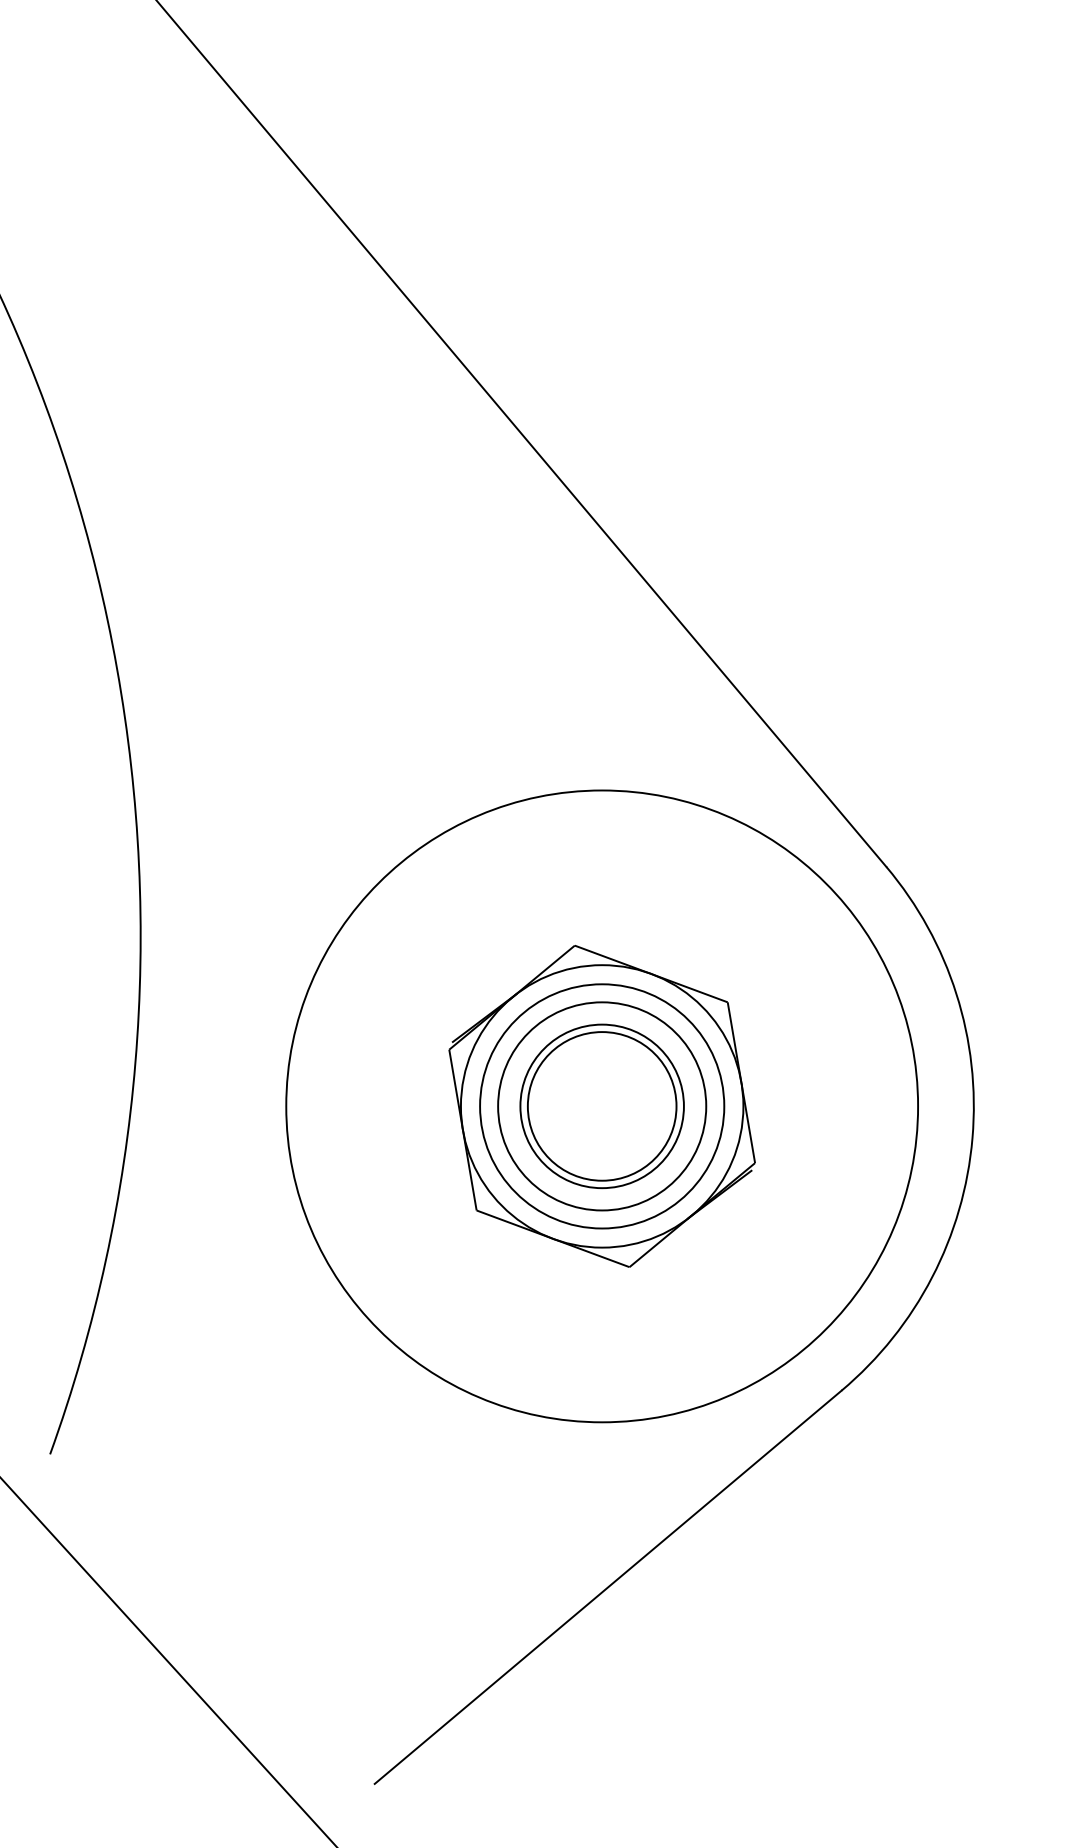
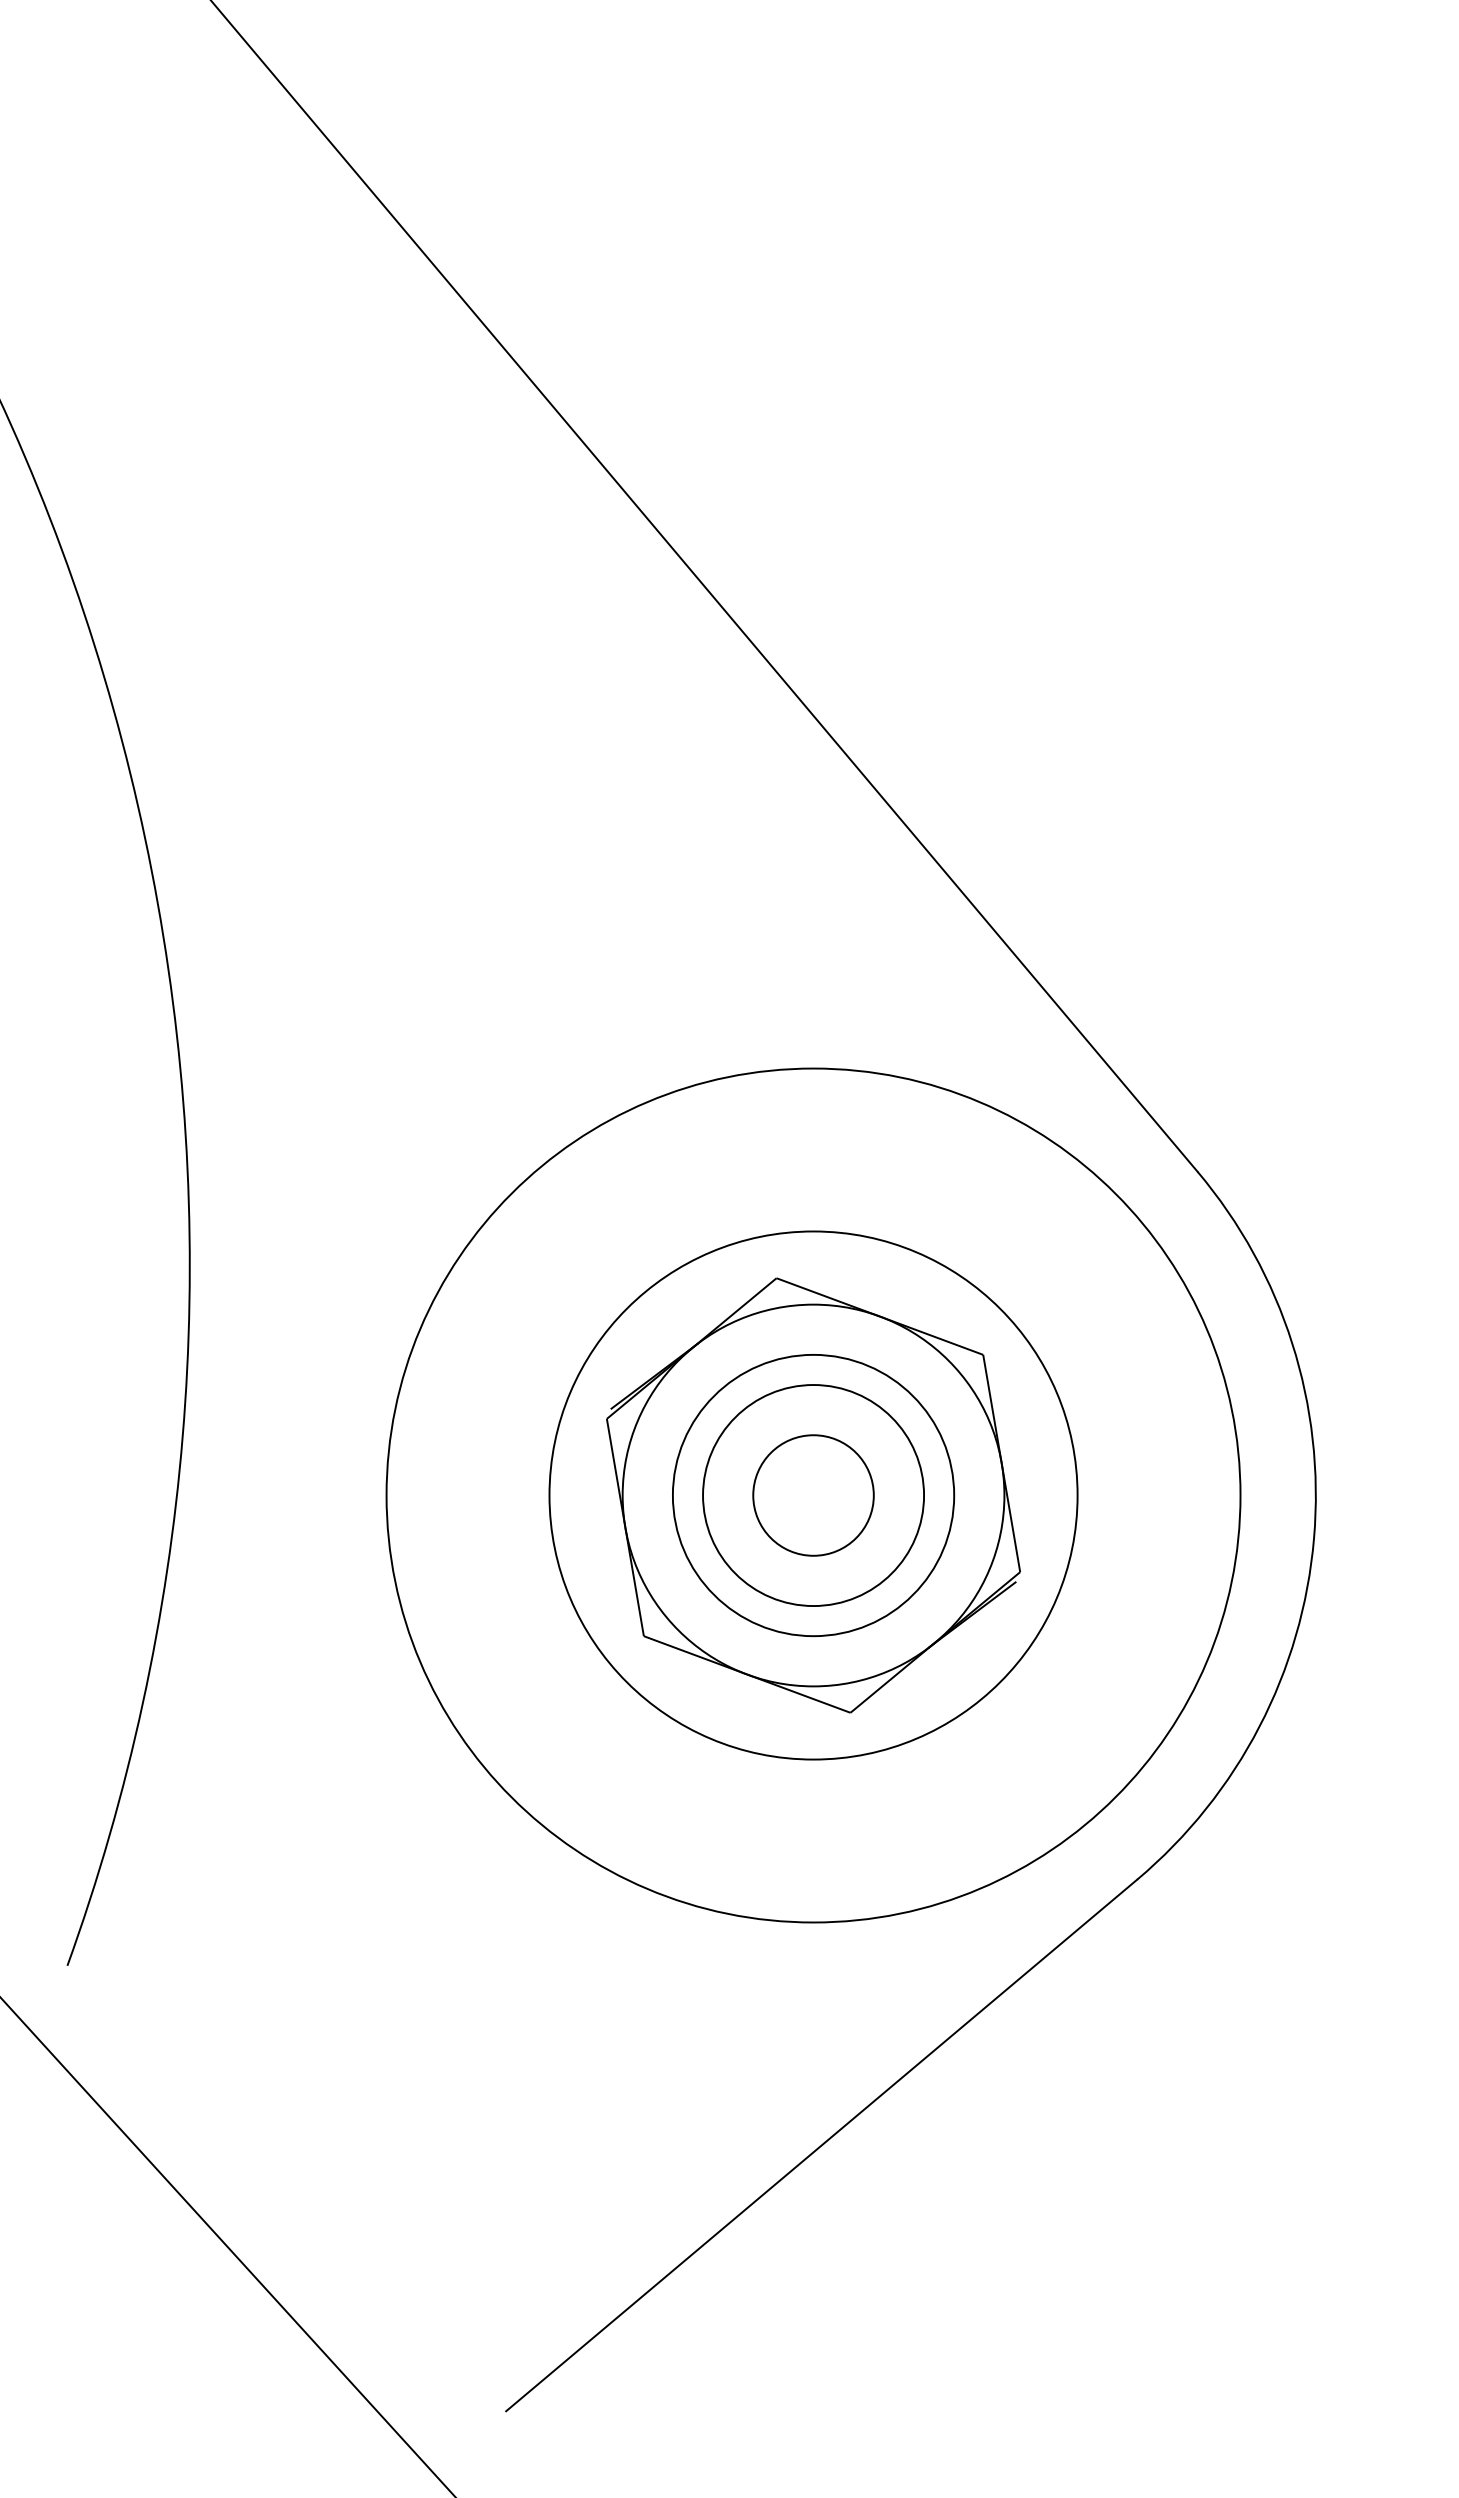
circle: (602, 1106) -> (813, 1495), size x0.6
circle: (602, 1106) -> (813, 1495), size x1.6

